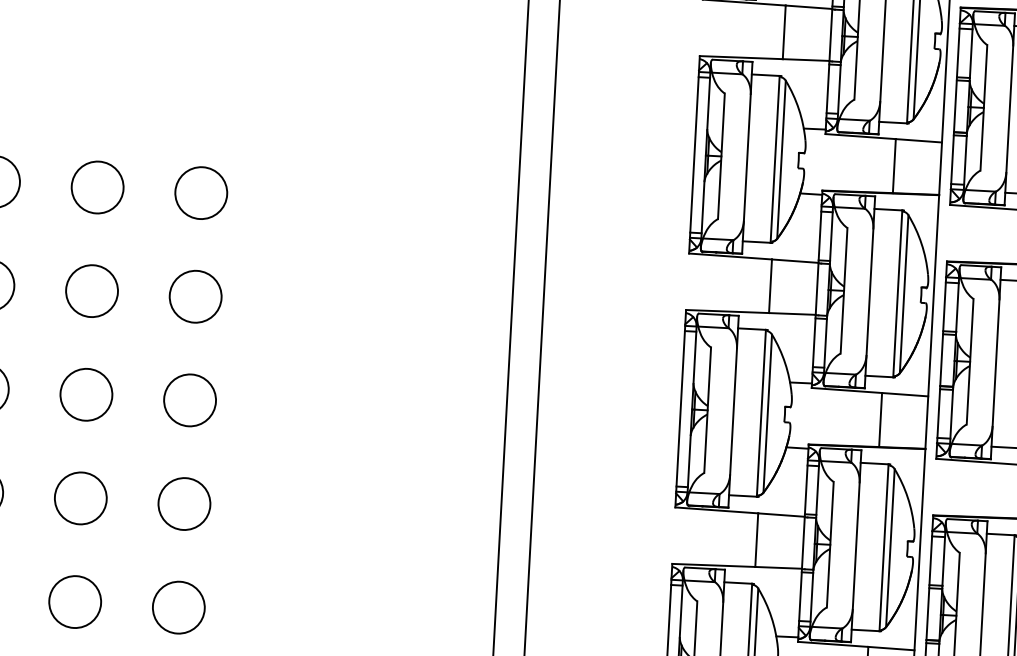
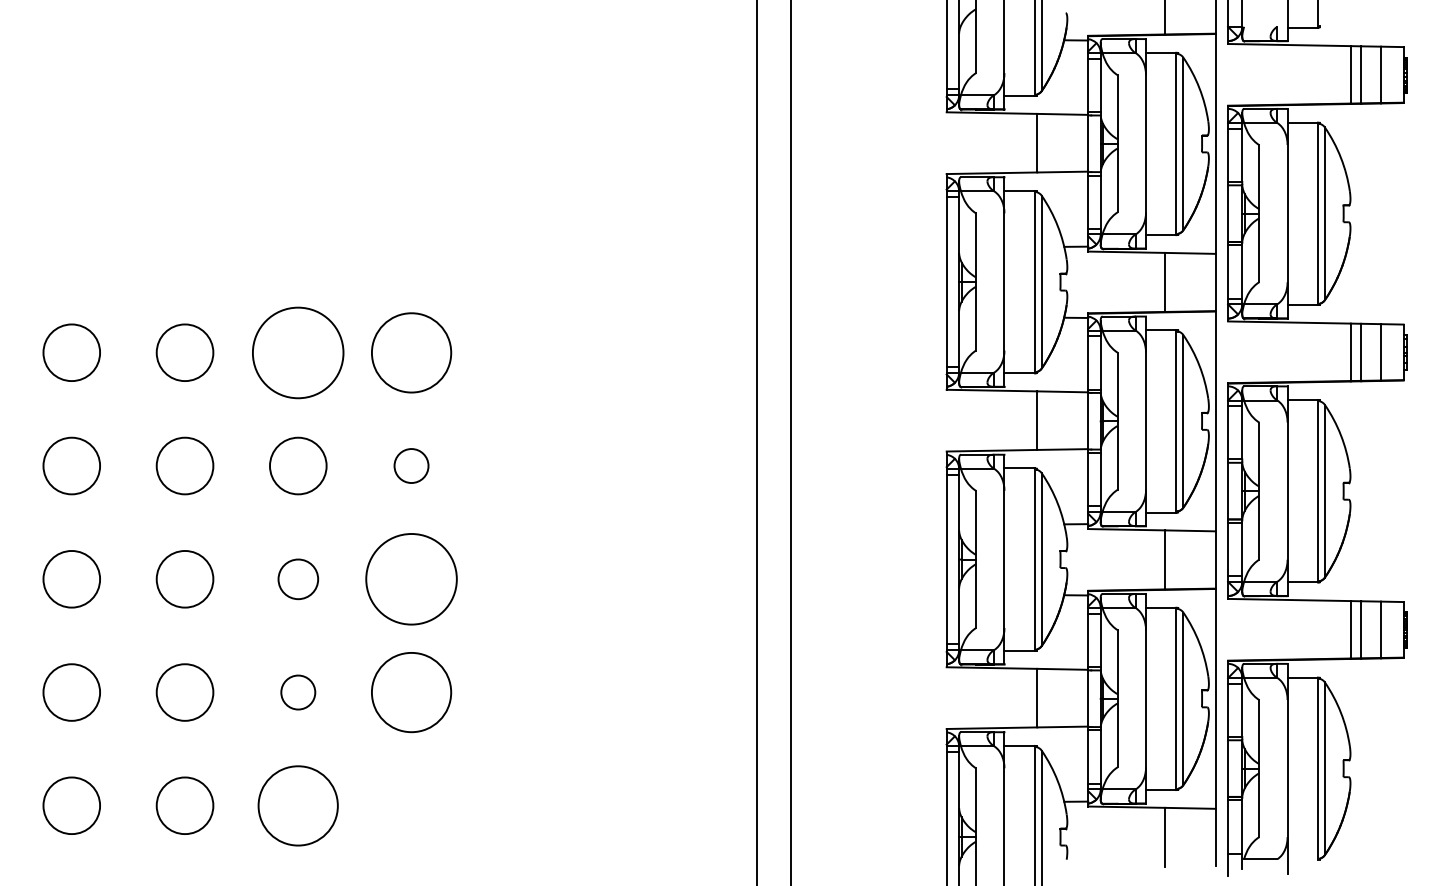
circle: (97, 187) -> (298, 352), size x1.6
circle: (201, 192) -> (411, 352), size x1.4
circle: (195, 296) -> (411, 465), size x0.6
circle: (86, 394) -> (298, 579), size x0.7
circle: (190, 399) -> (411, 578), size x1.6
circle: (81, 498) -> (298, 692), size x0.6
circle: (184, 503) -> (411, 692), size x1.4
circle: (75, 601) -> (298, 805), size x1.4
circle: (178, 607) -> (411, 805), removed

